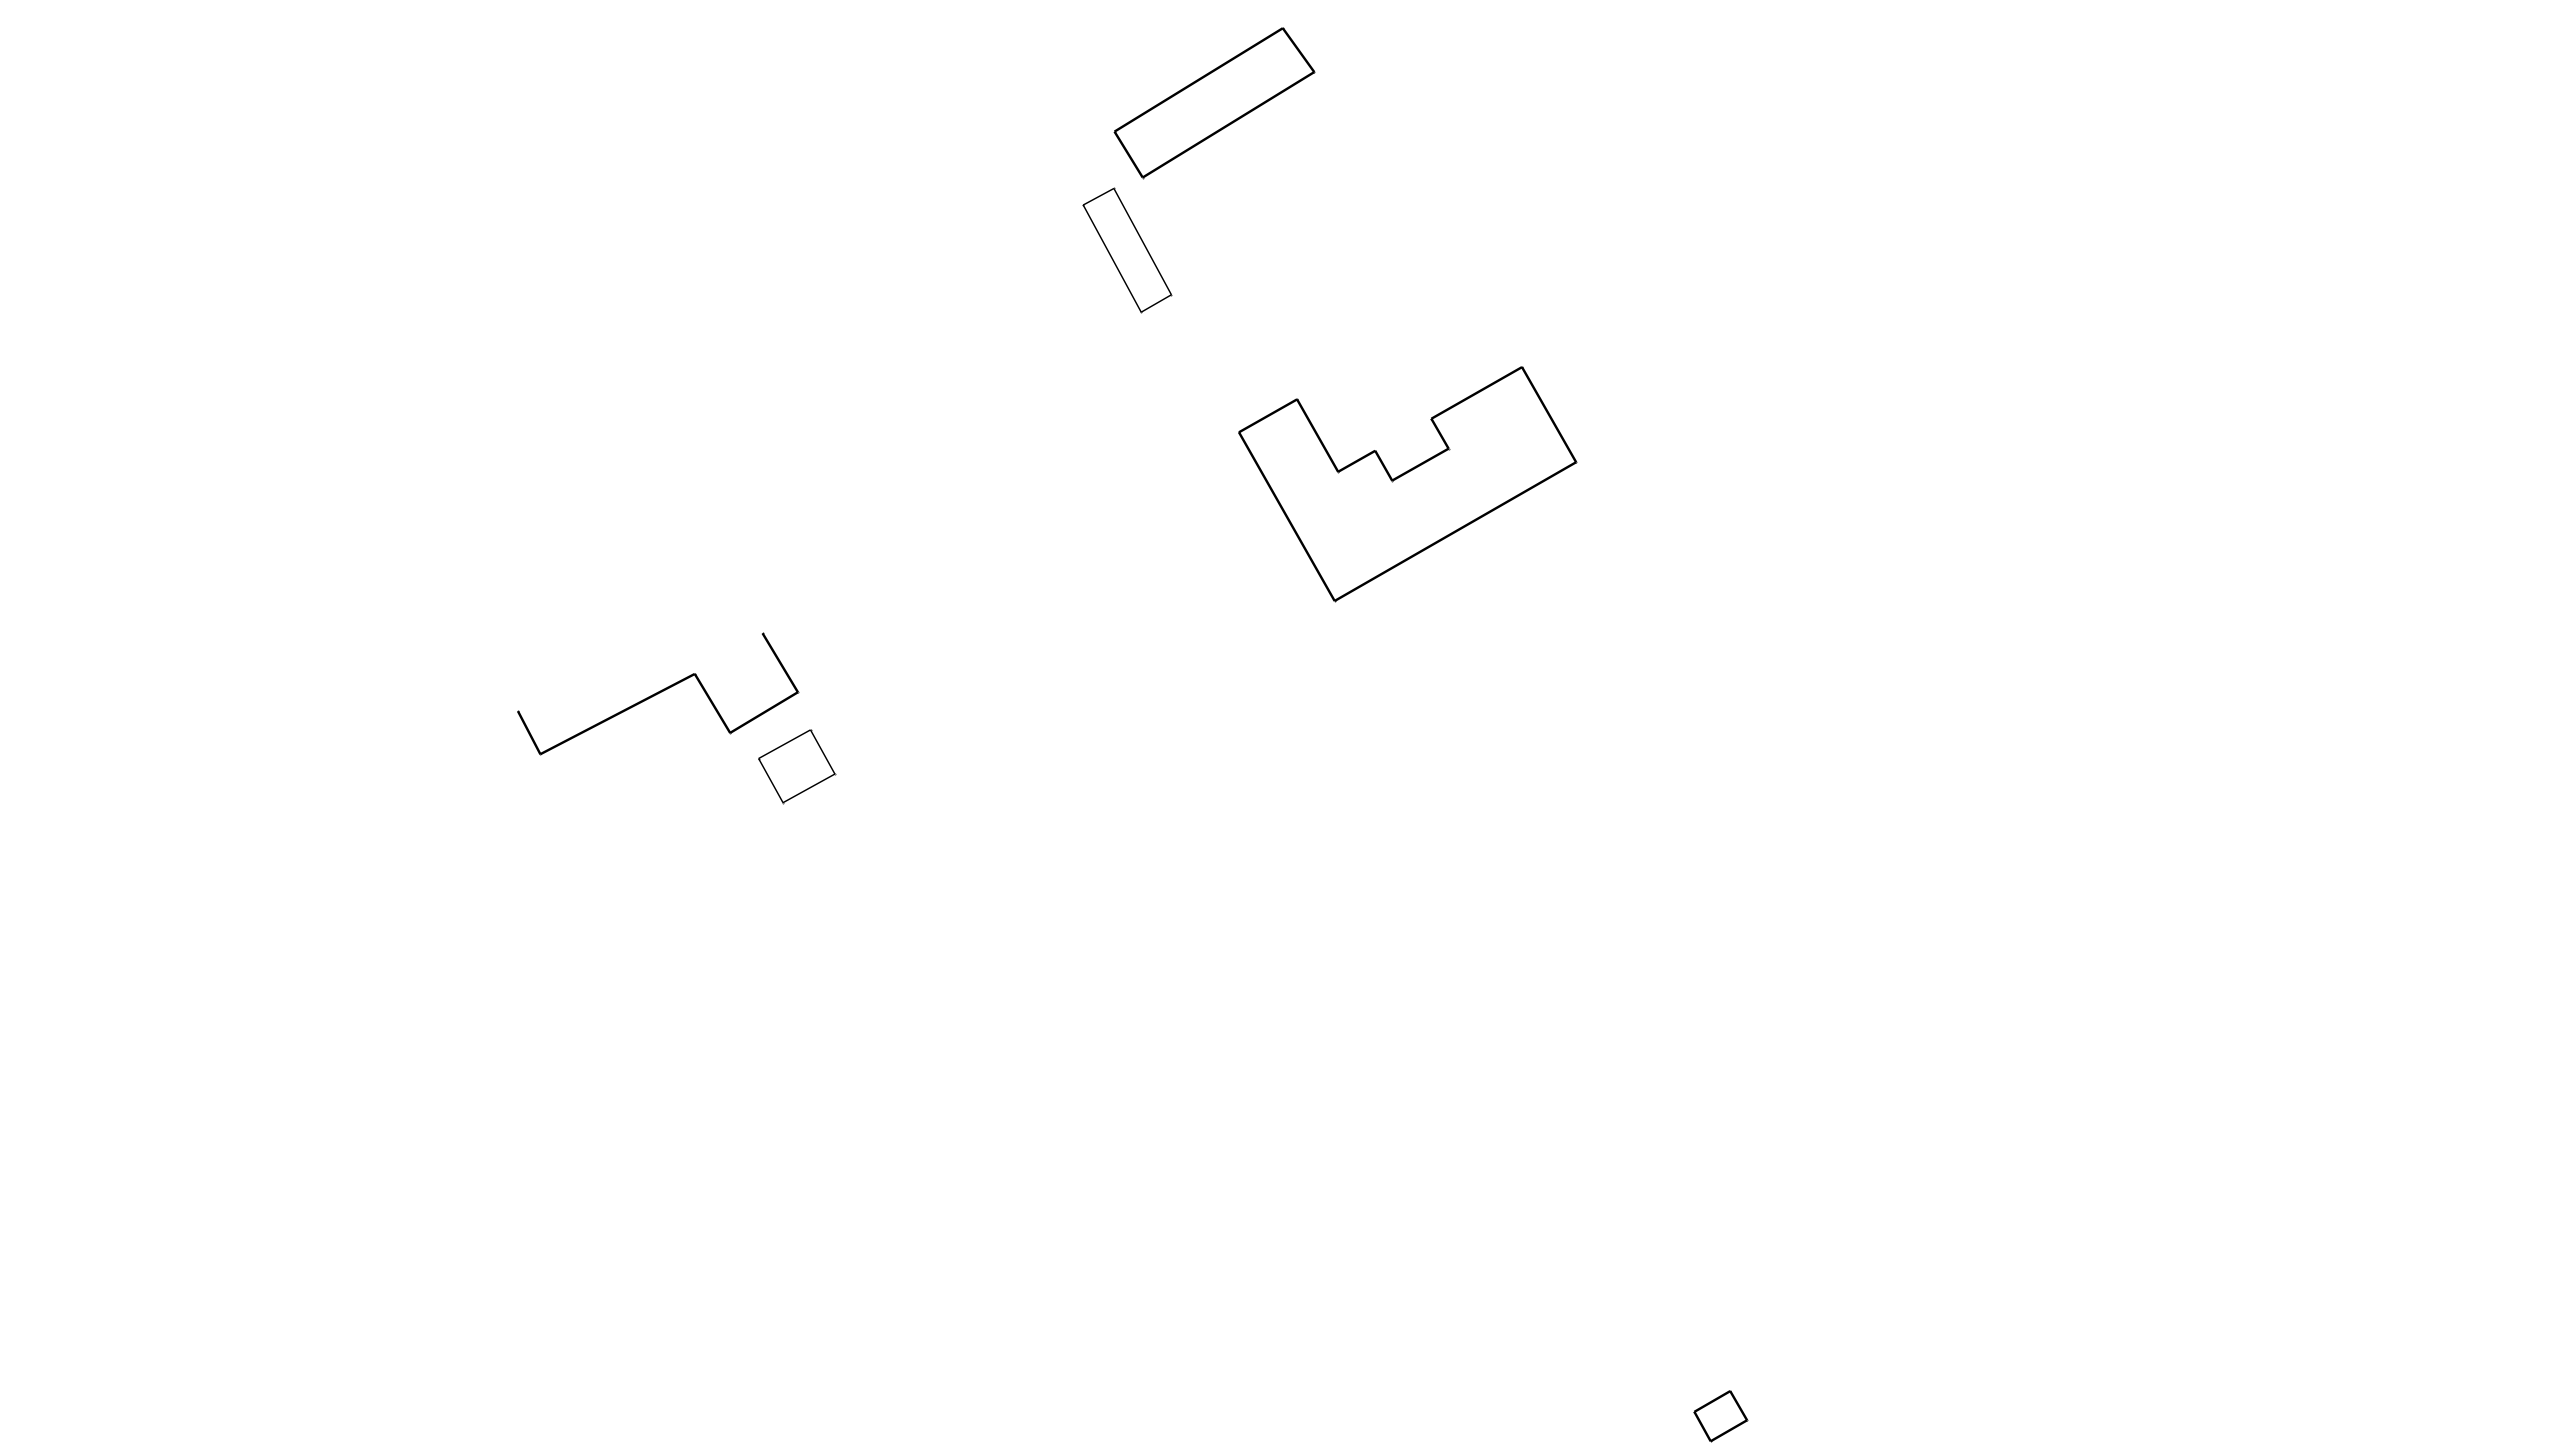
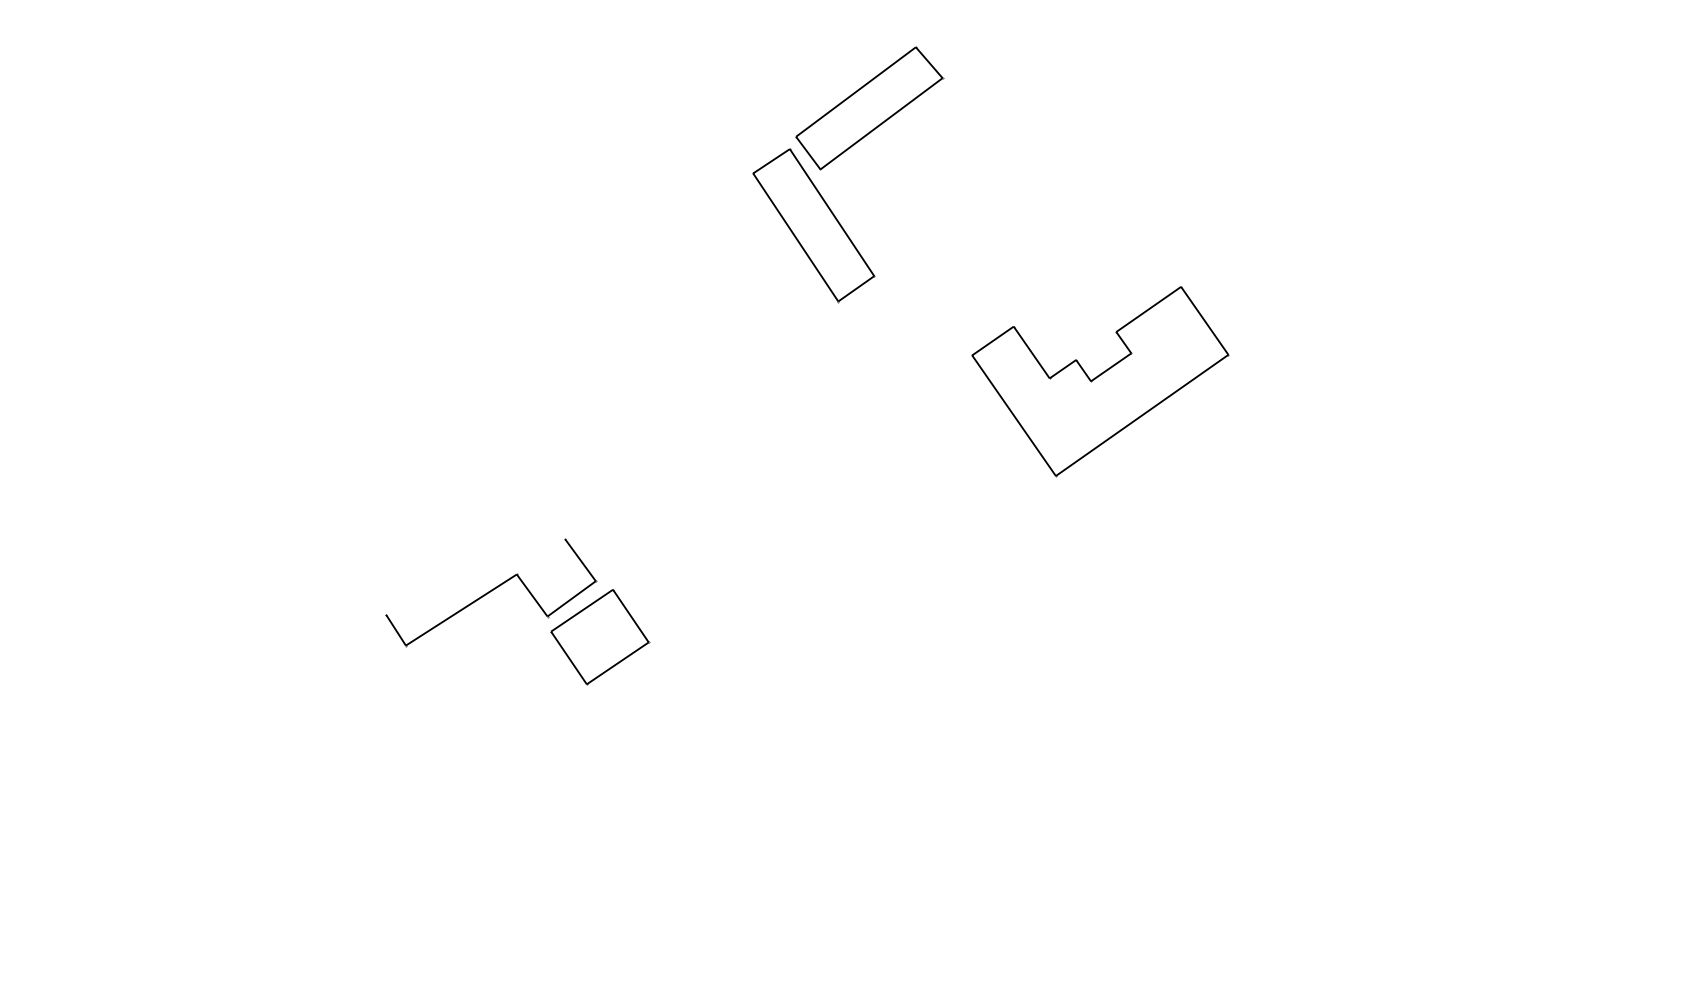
part: (1127, 250) -> (814, 225), size x1.67
part: (1407, 484) -> (1102, 383), moved
part: (796, 766) -> (599, 637), size x1.67

